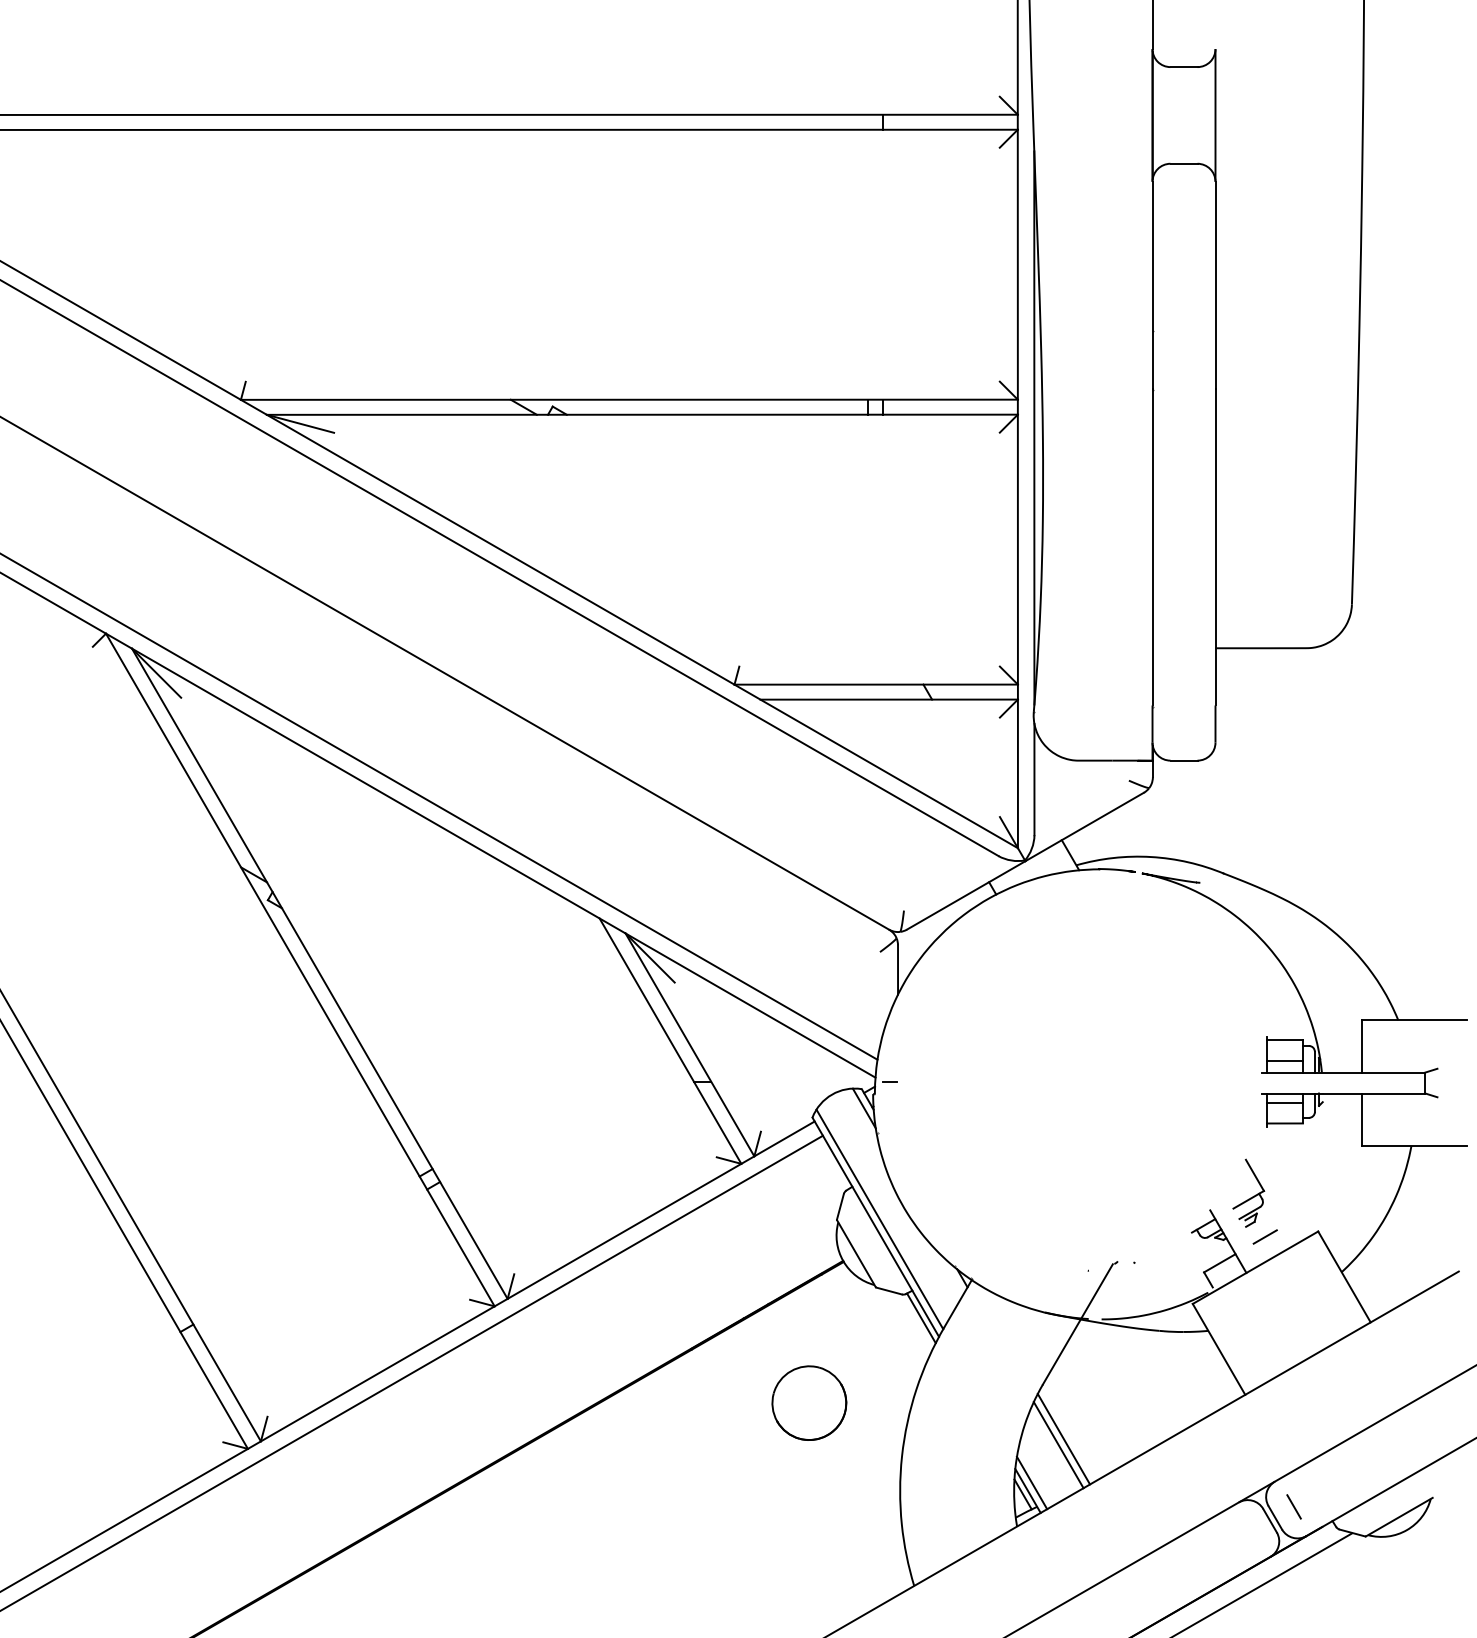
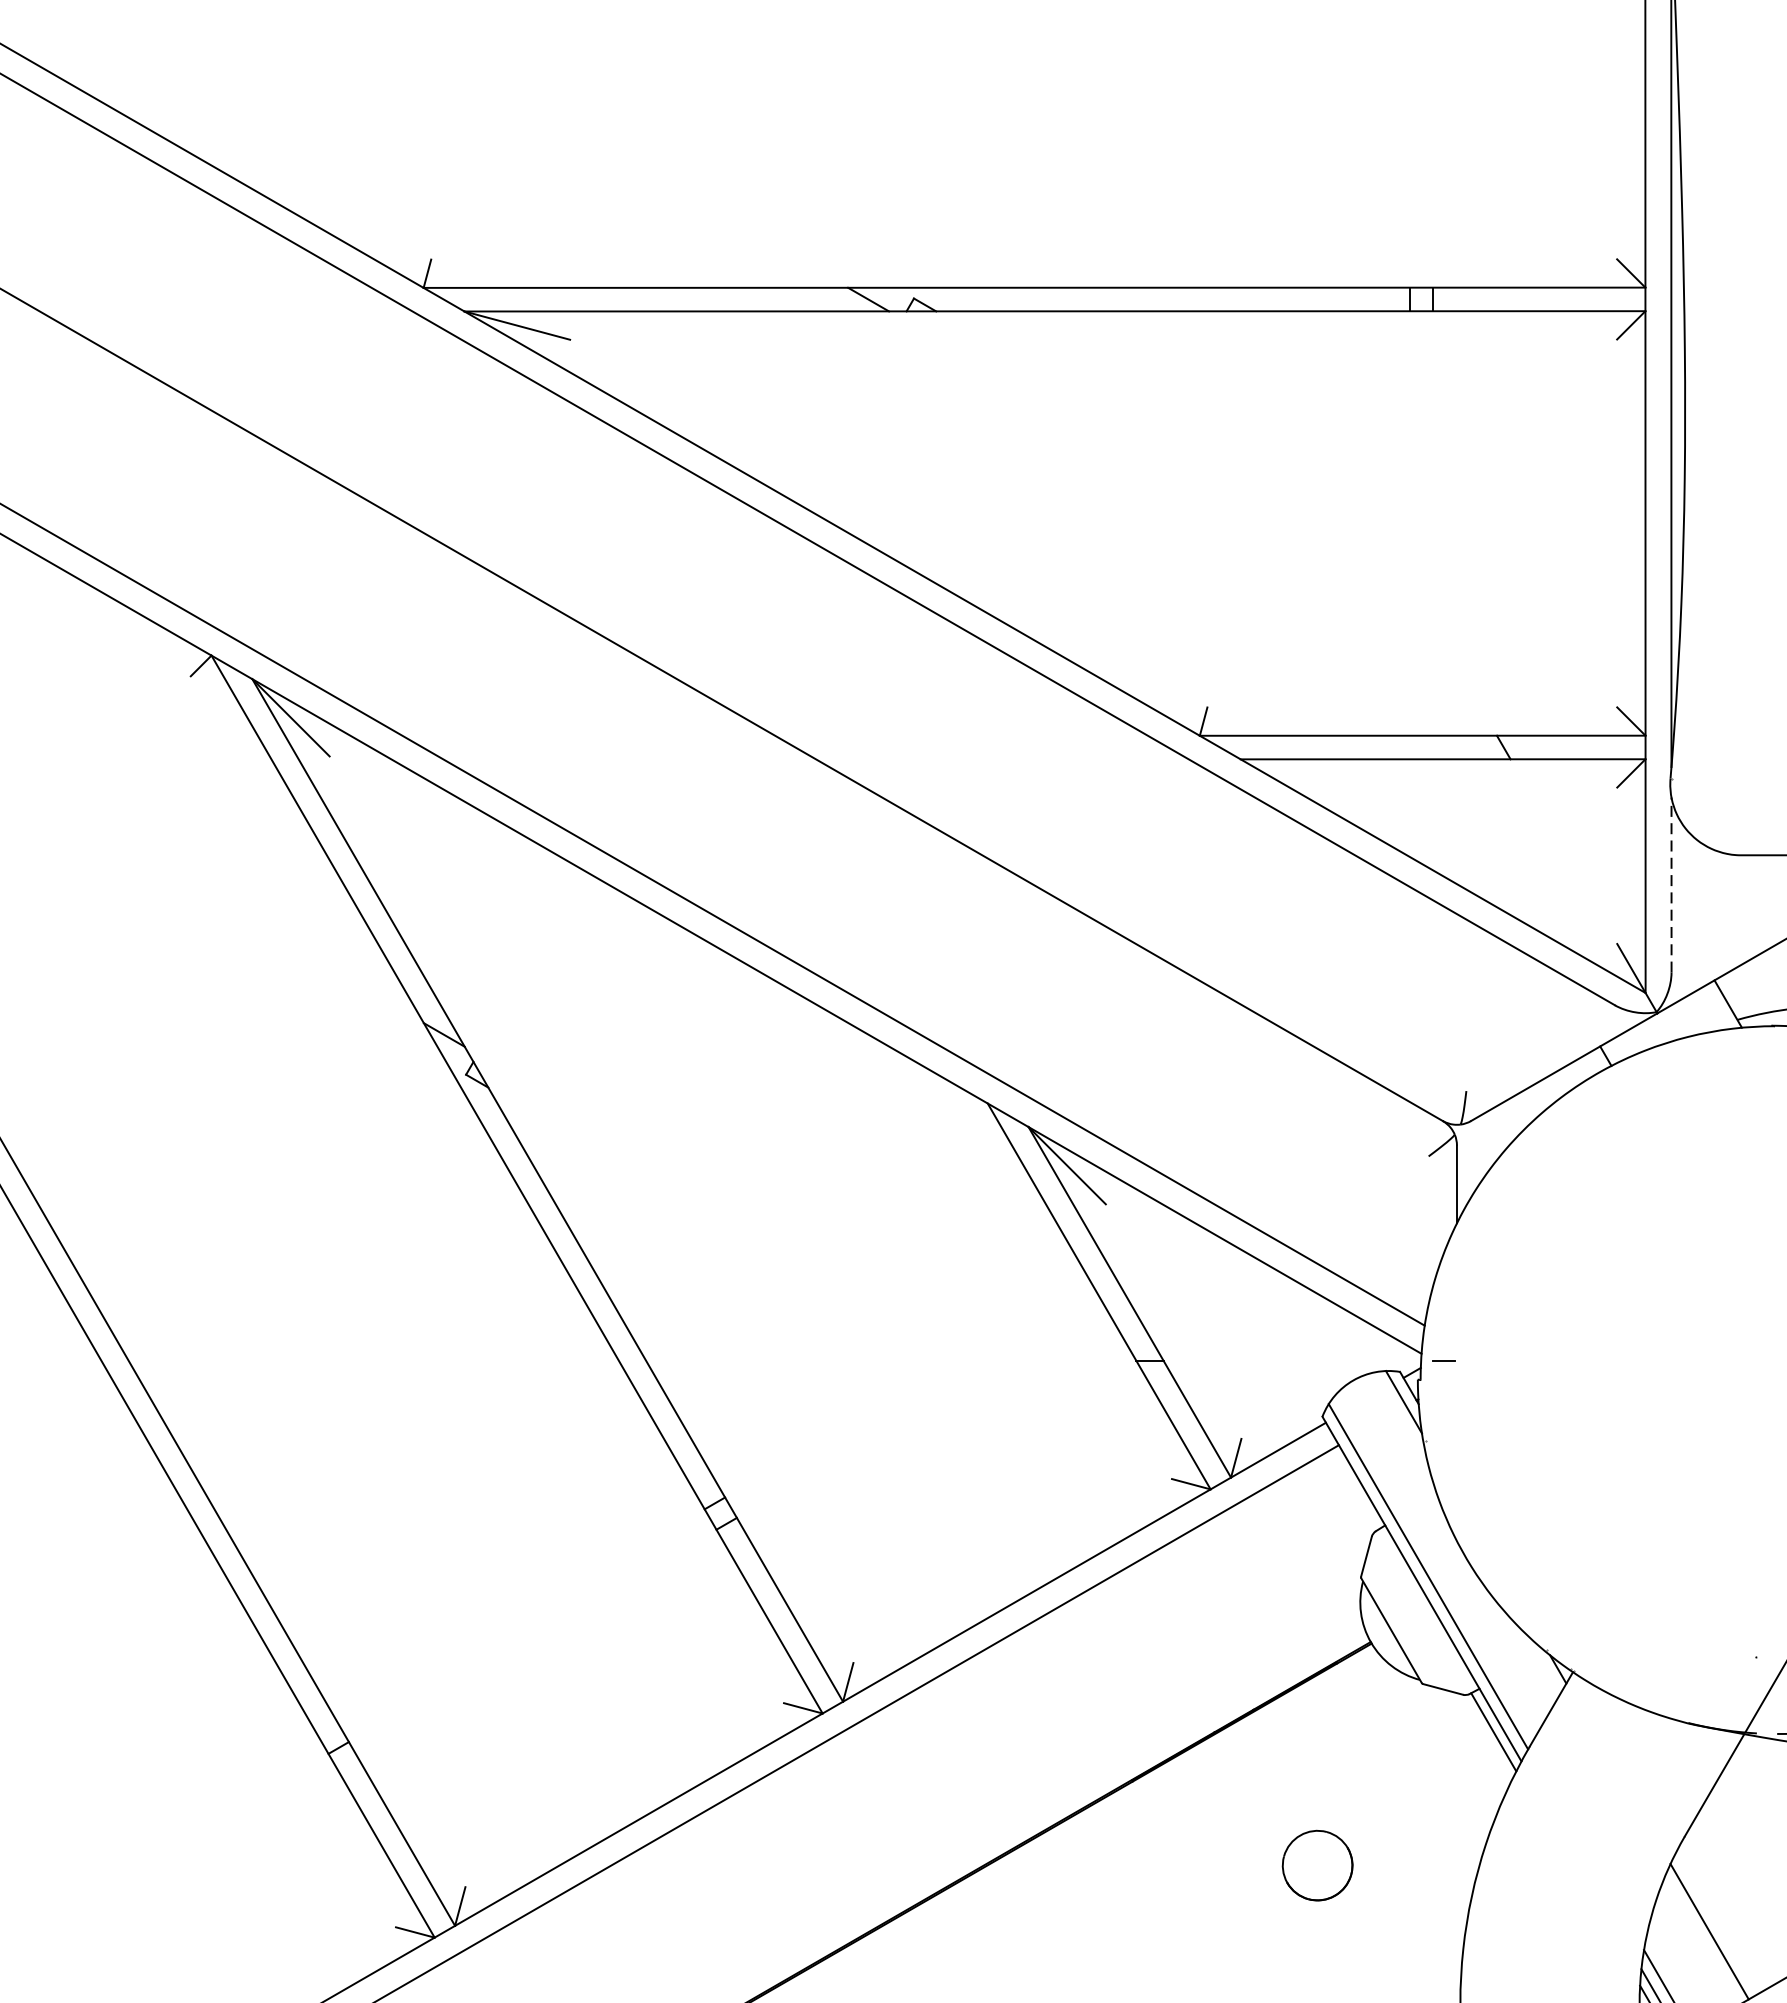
line: (1034, 779) -> (1671, 884), solid -> dashed
part: (809, 1402) -> (1317, 1864), size x0.6
line: (1063, 1438) -> (1717, 1921), removed

